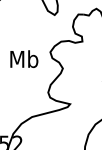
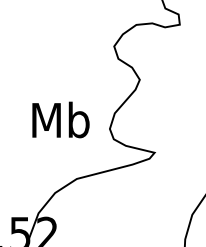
text: (24, 58) -> (61, 118), moved

